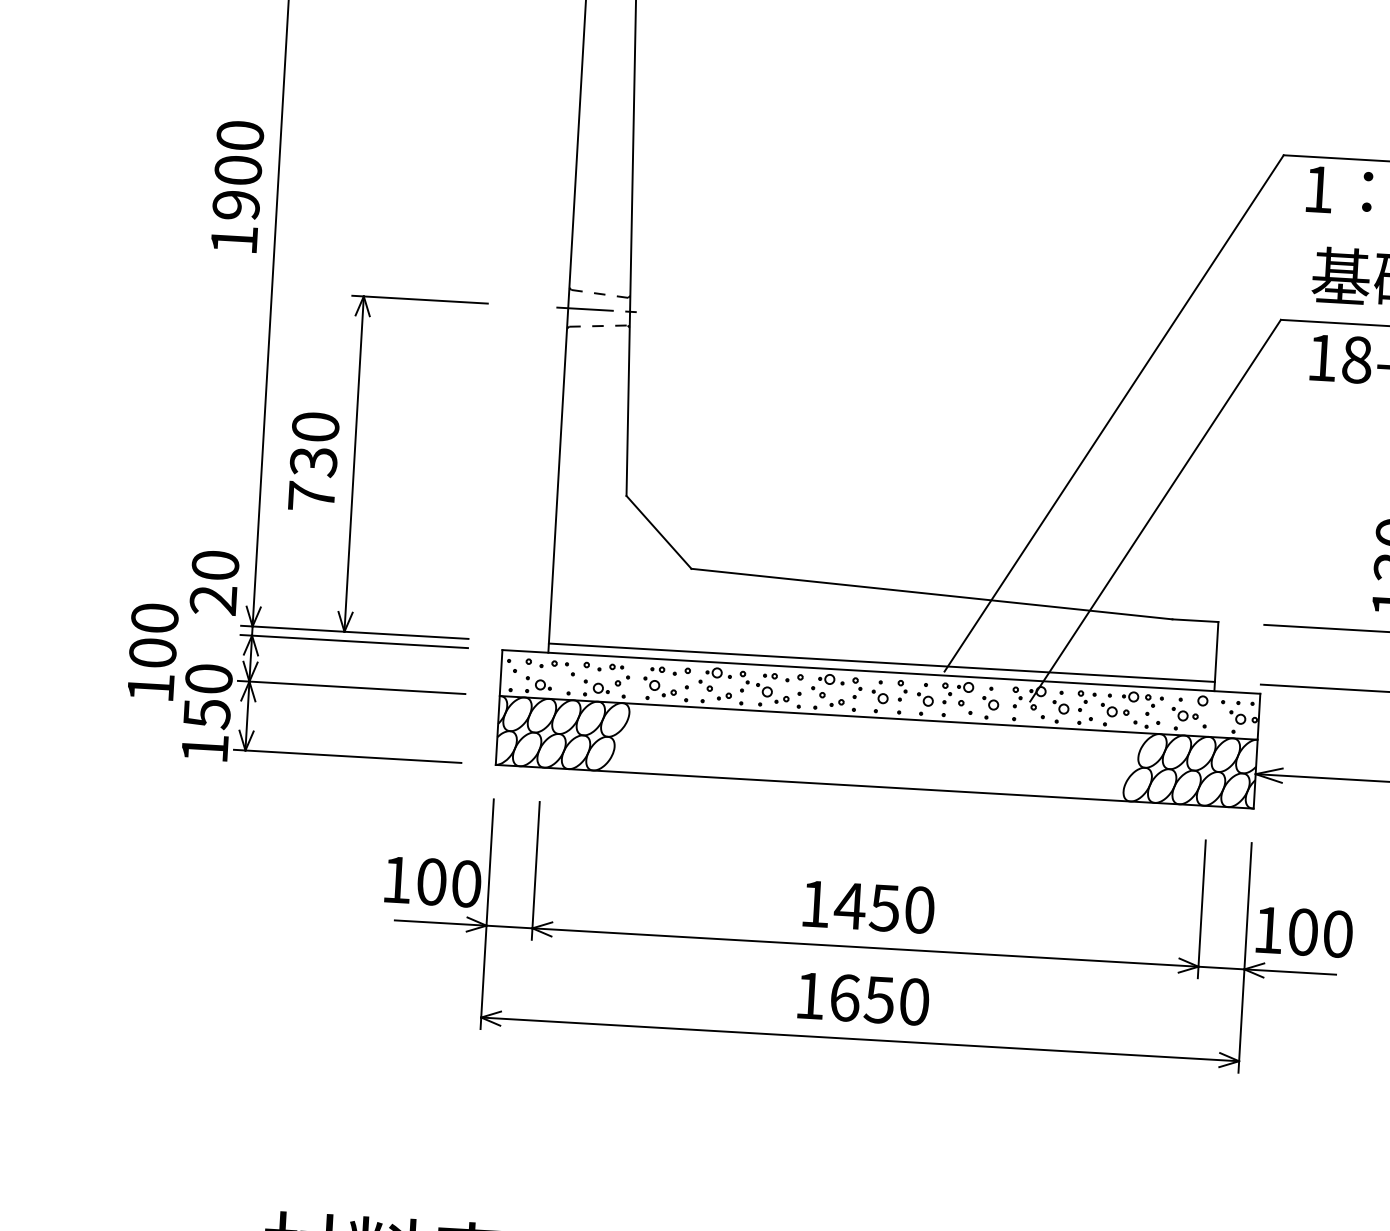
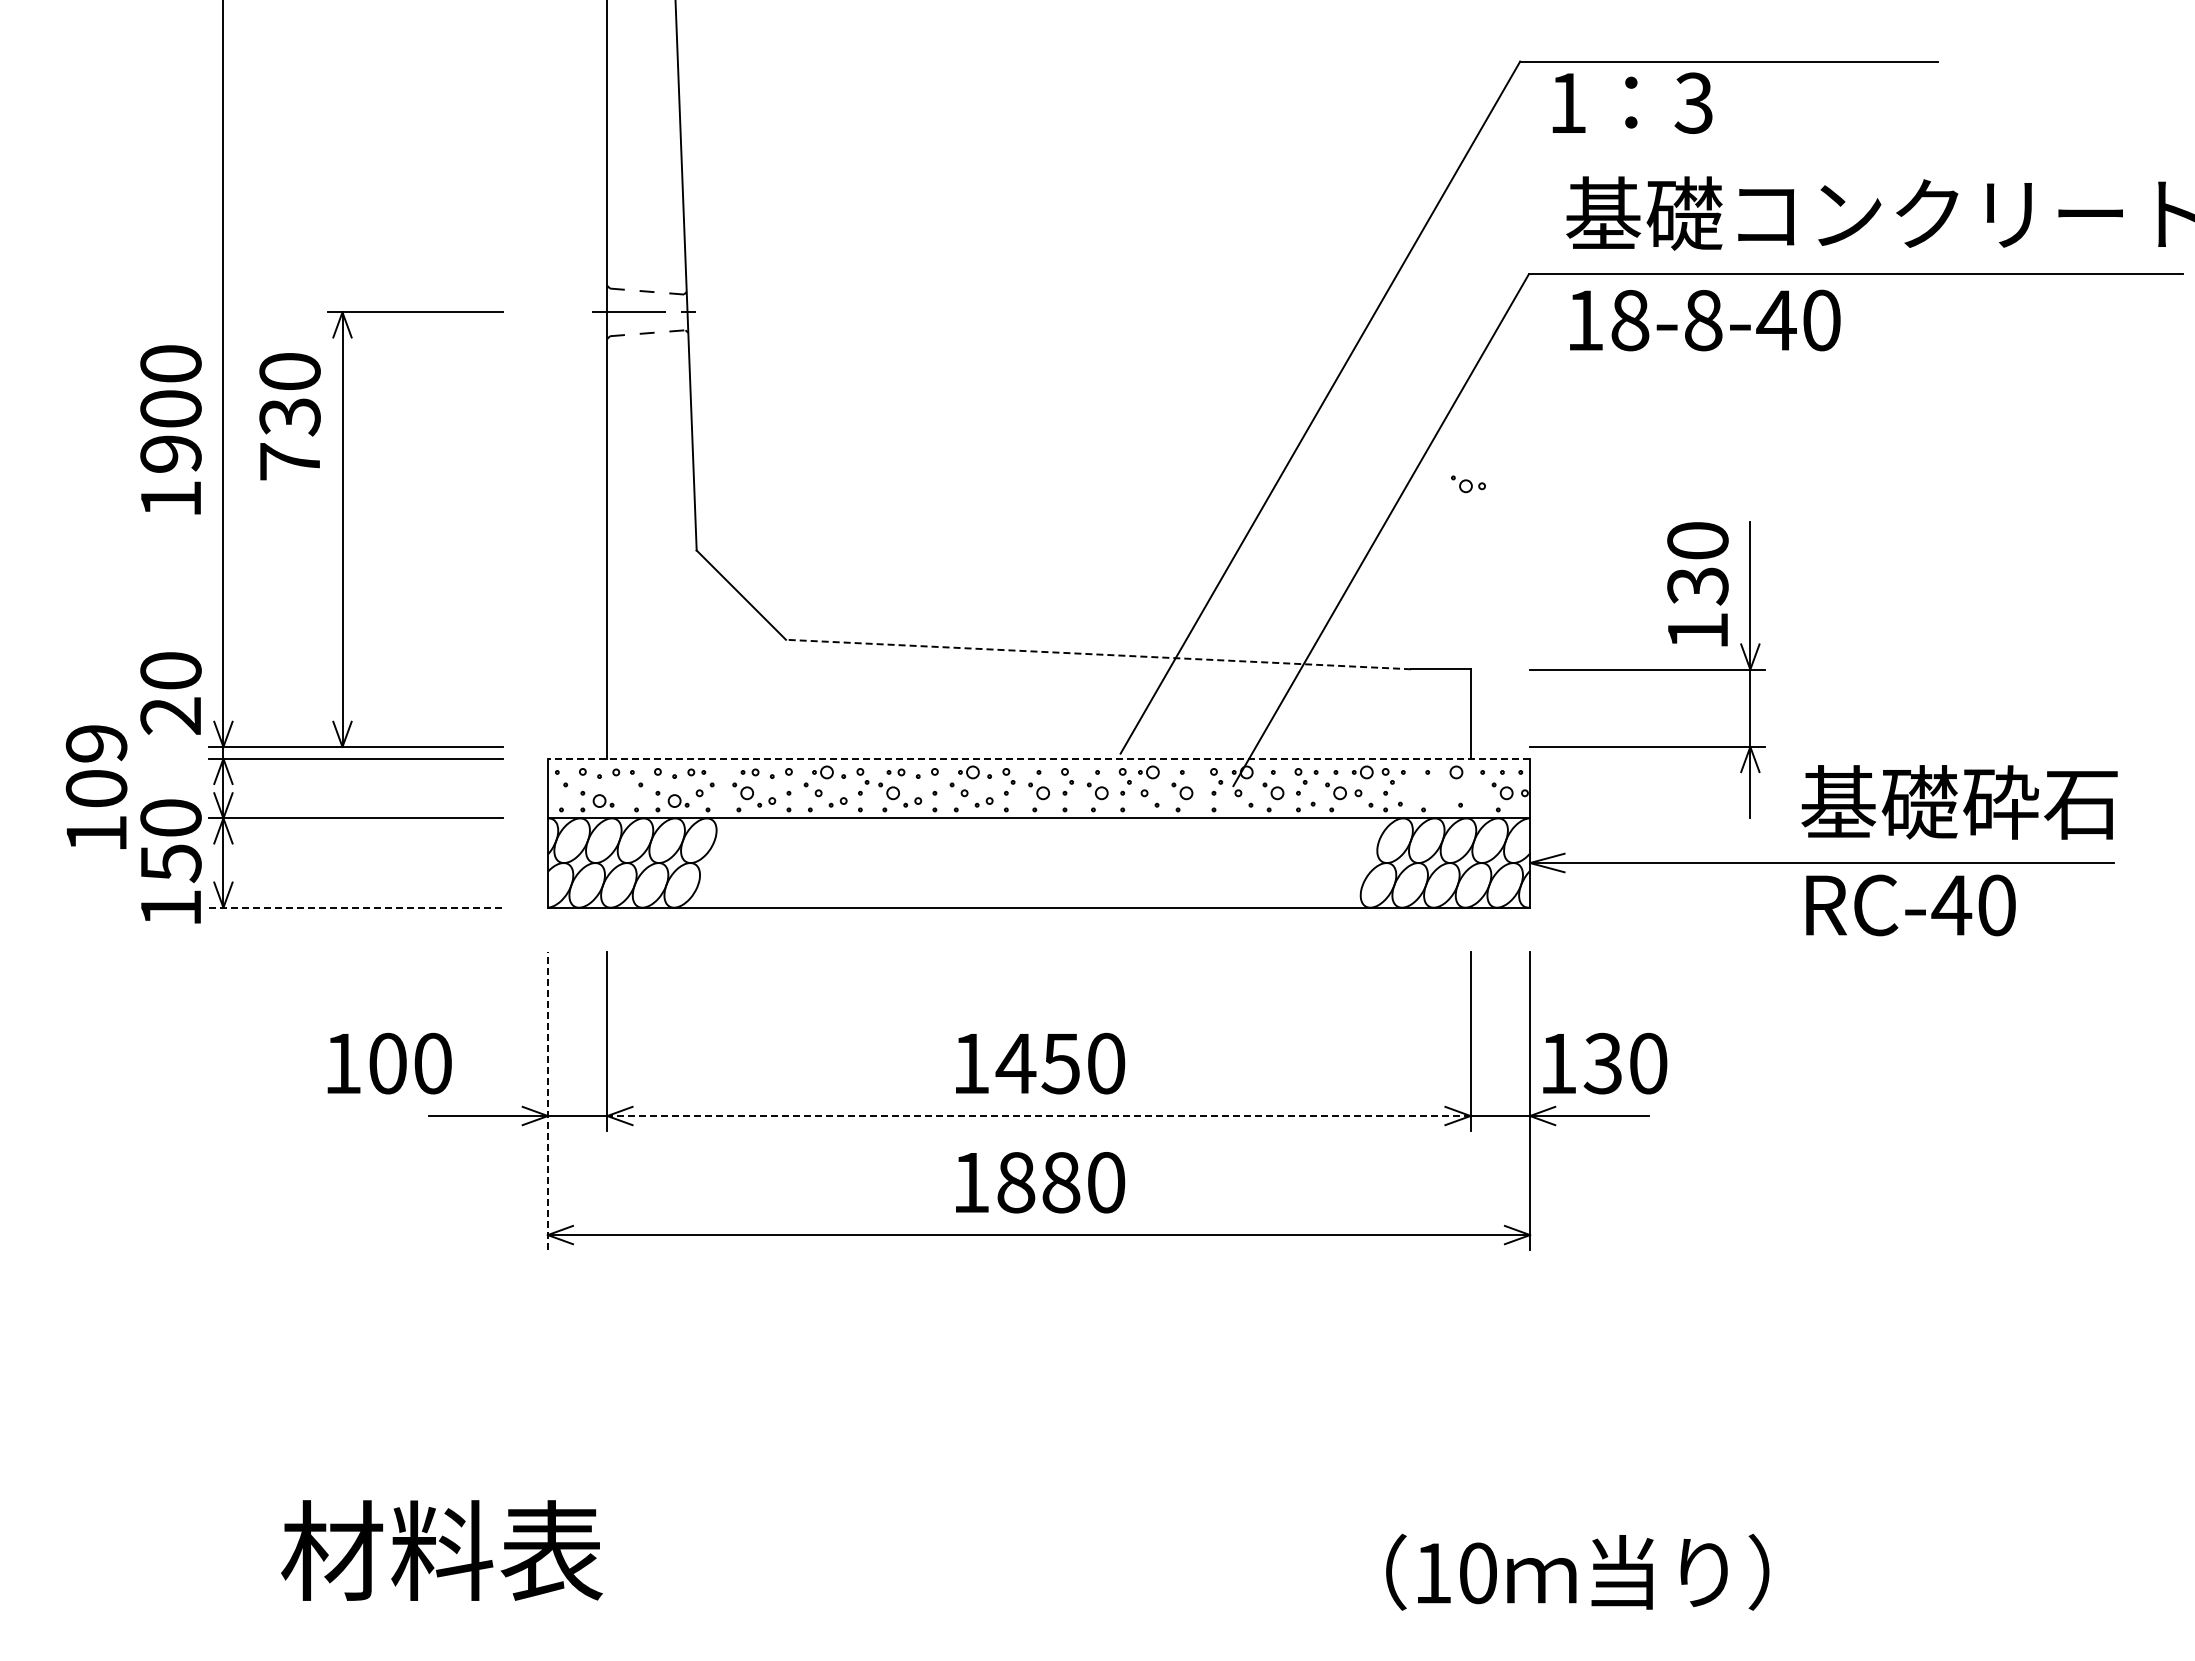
text: (237, 186) -> (170, 429), moved
text: (313, 461) -> (289, 416), moved
line: (931, 594) -> (1098, 654), solid -> dashed
text: (154, 618) -> (96, 743), 100 -> 109
line: (881, 662) -> (1038, 746), removed
line: (881, 671) -> (1038, 758), solid -> dashed
part: (1185, 714) -> (1468, 484), moved
line: (348, 756) -> (356, 907), solid -> dashed
text: (433, 881) -> (389, 1063), moved
line: (486, 914) -> (547, 1101), solid -> dashed
text: (1302, 932) -> (1602, 1063), 100 -> 130
line: (865, 947) -> (1038, 1116), solid -> dashed
text: (862, 998) -> (1038, 1182), 1650 -> 1880

